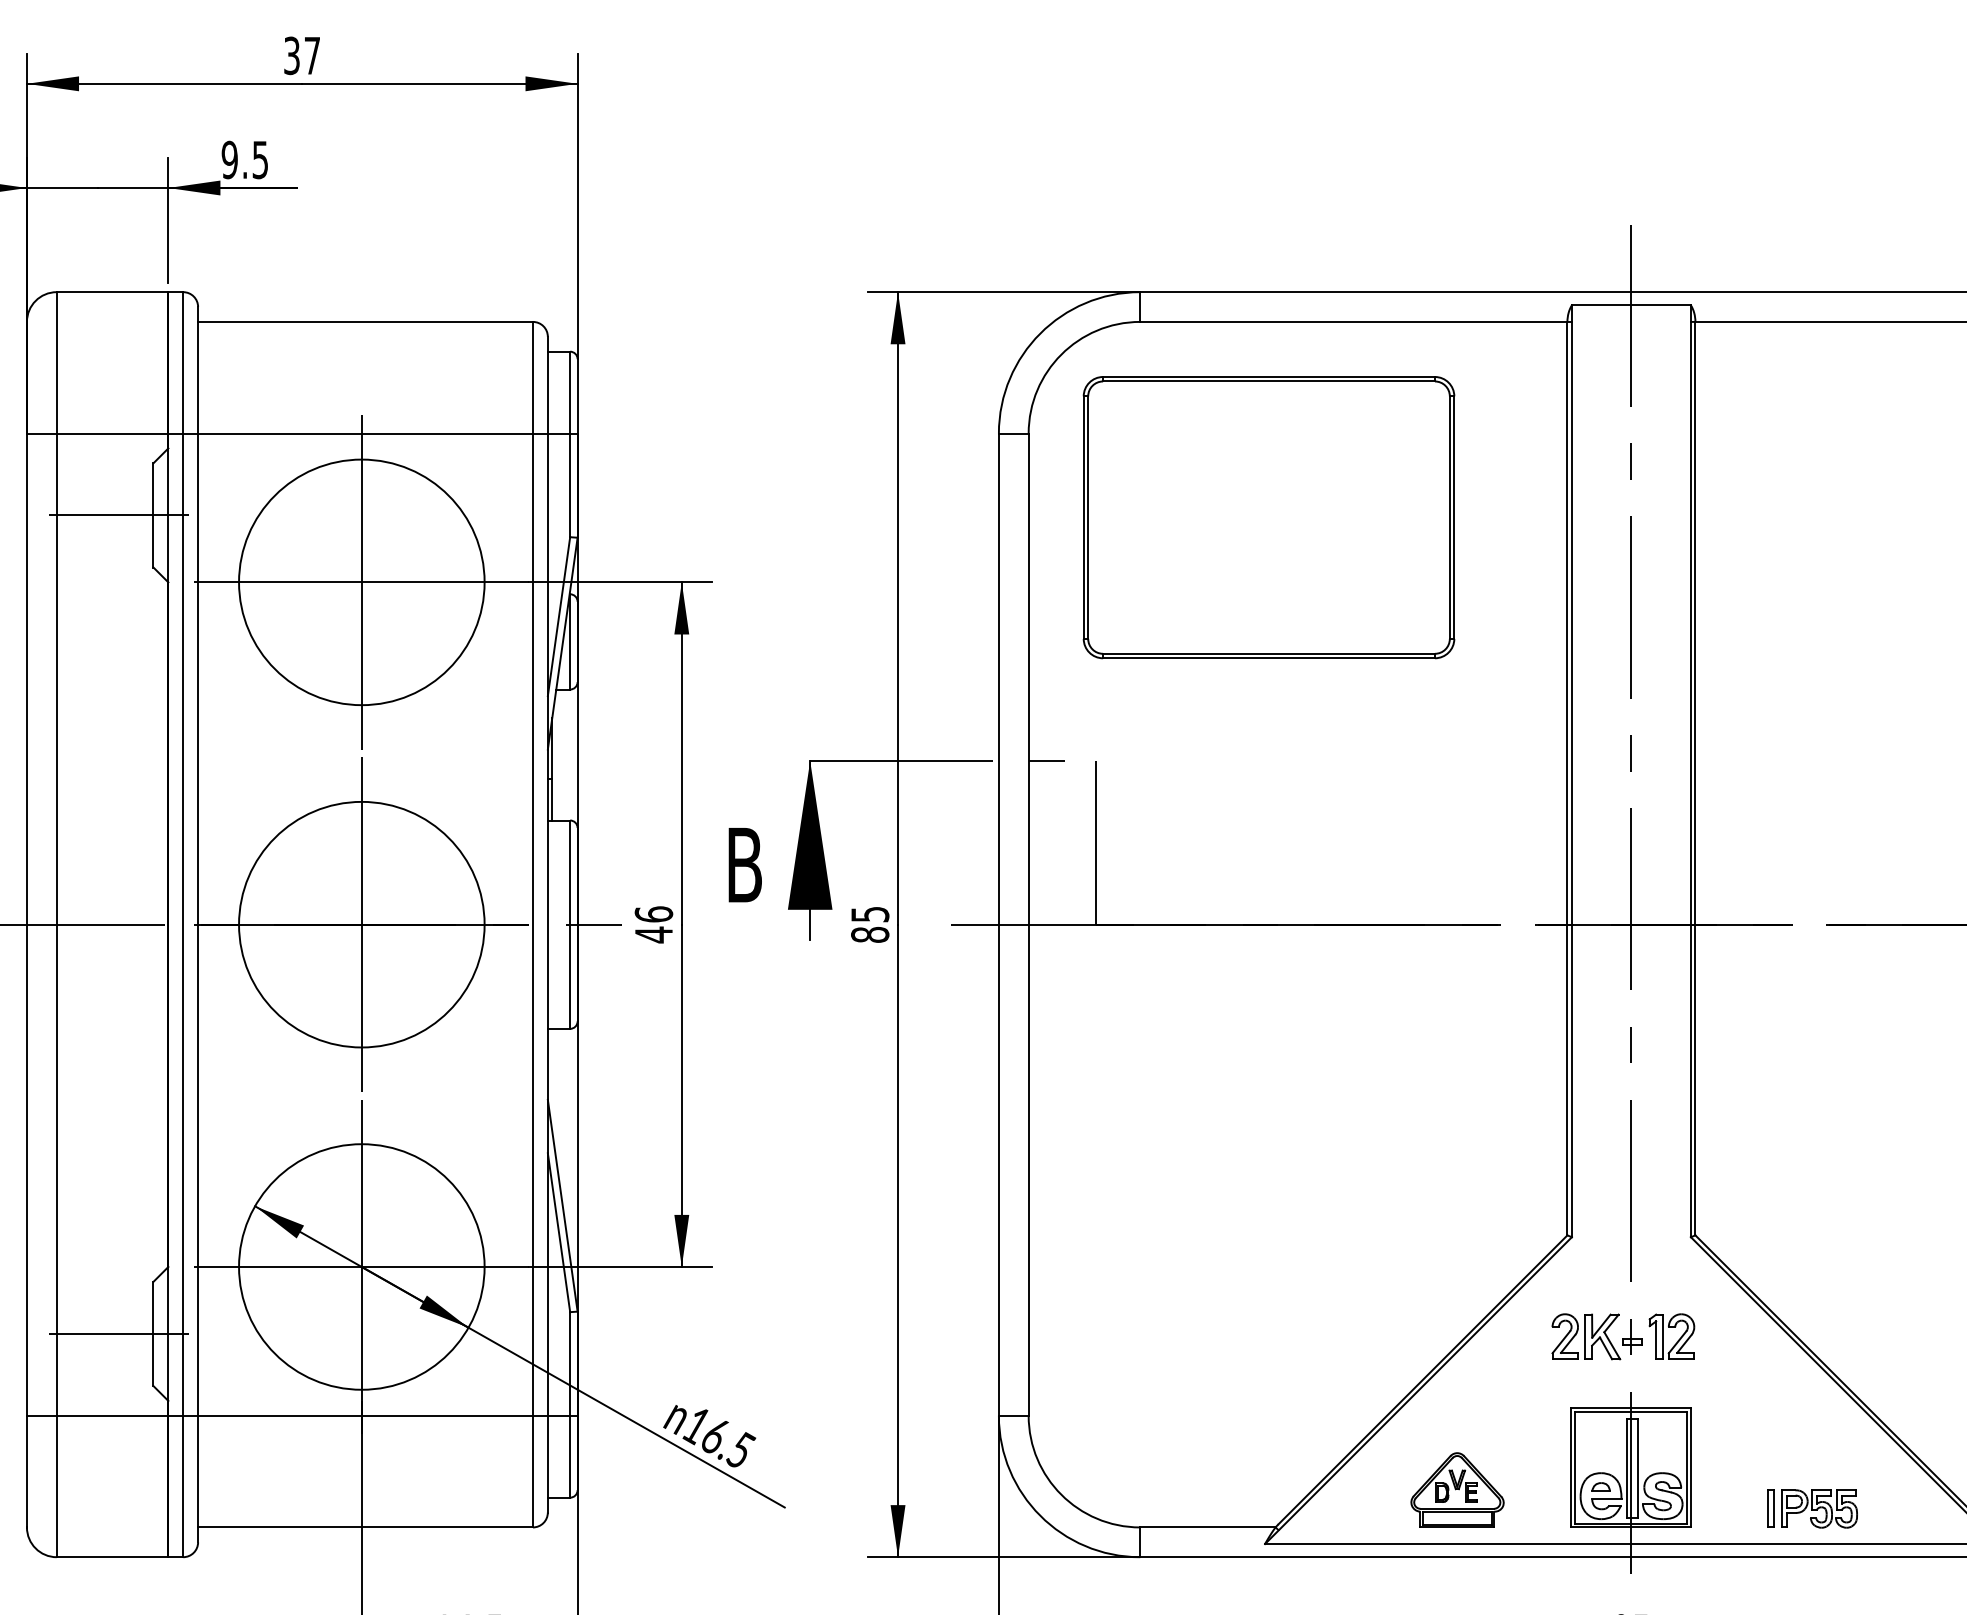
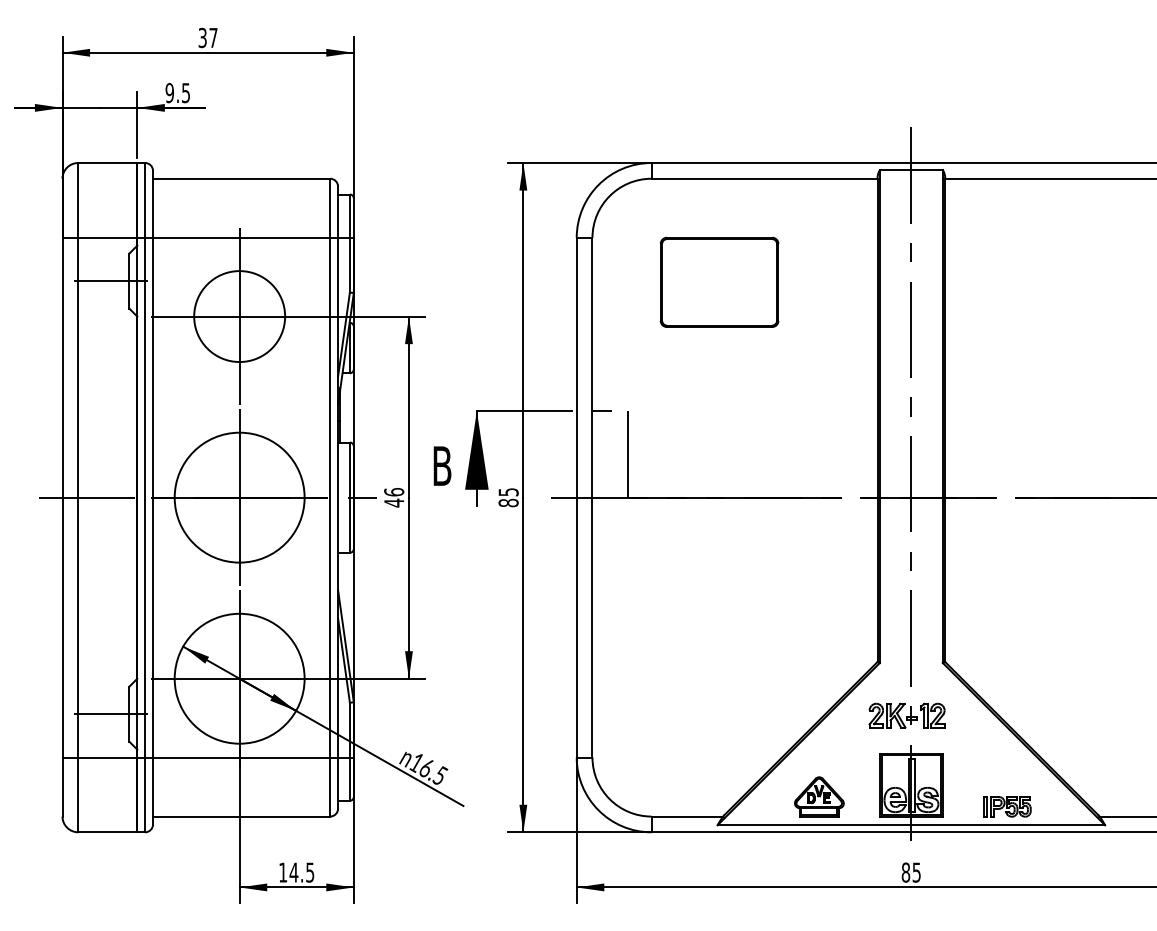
part: (1268, 518) -> (719, 282), size x0.6
circle: (361, 582) -> (239, 316), size x0.7

